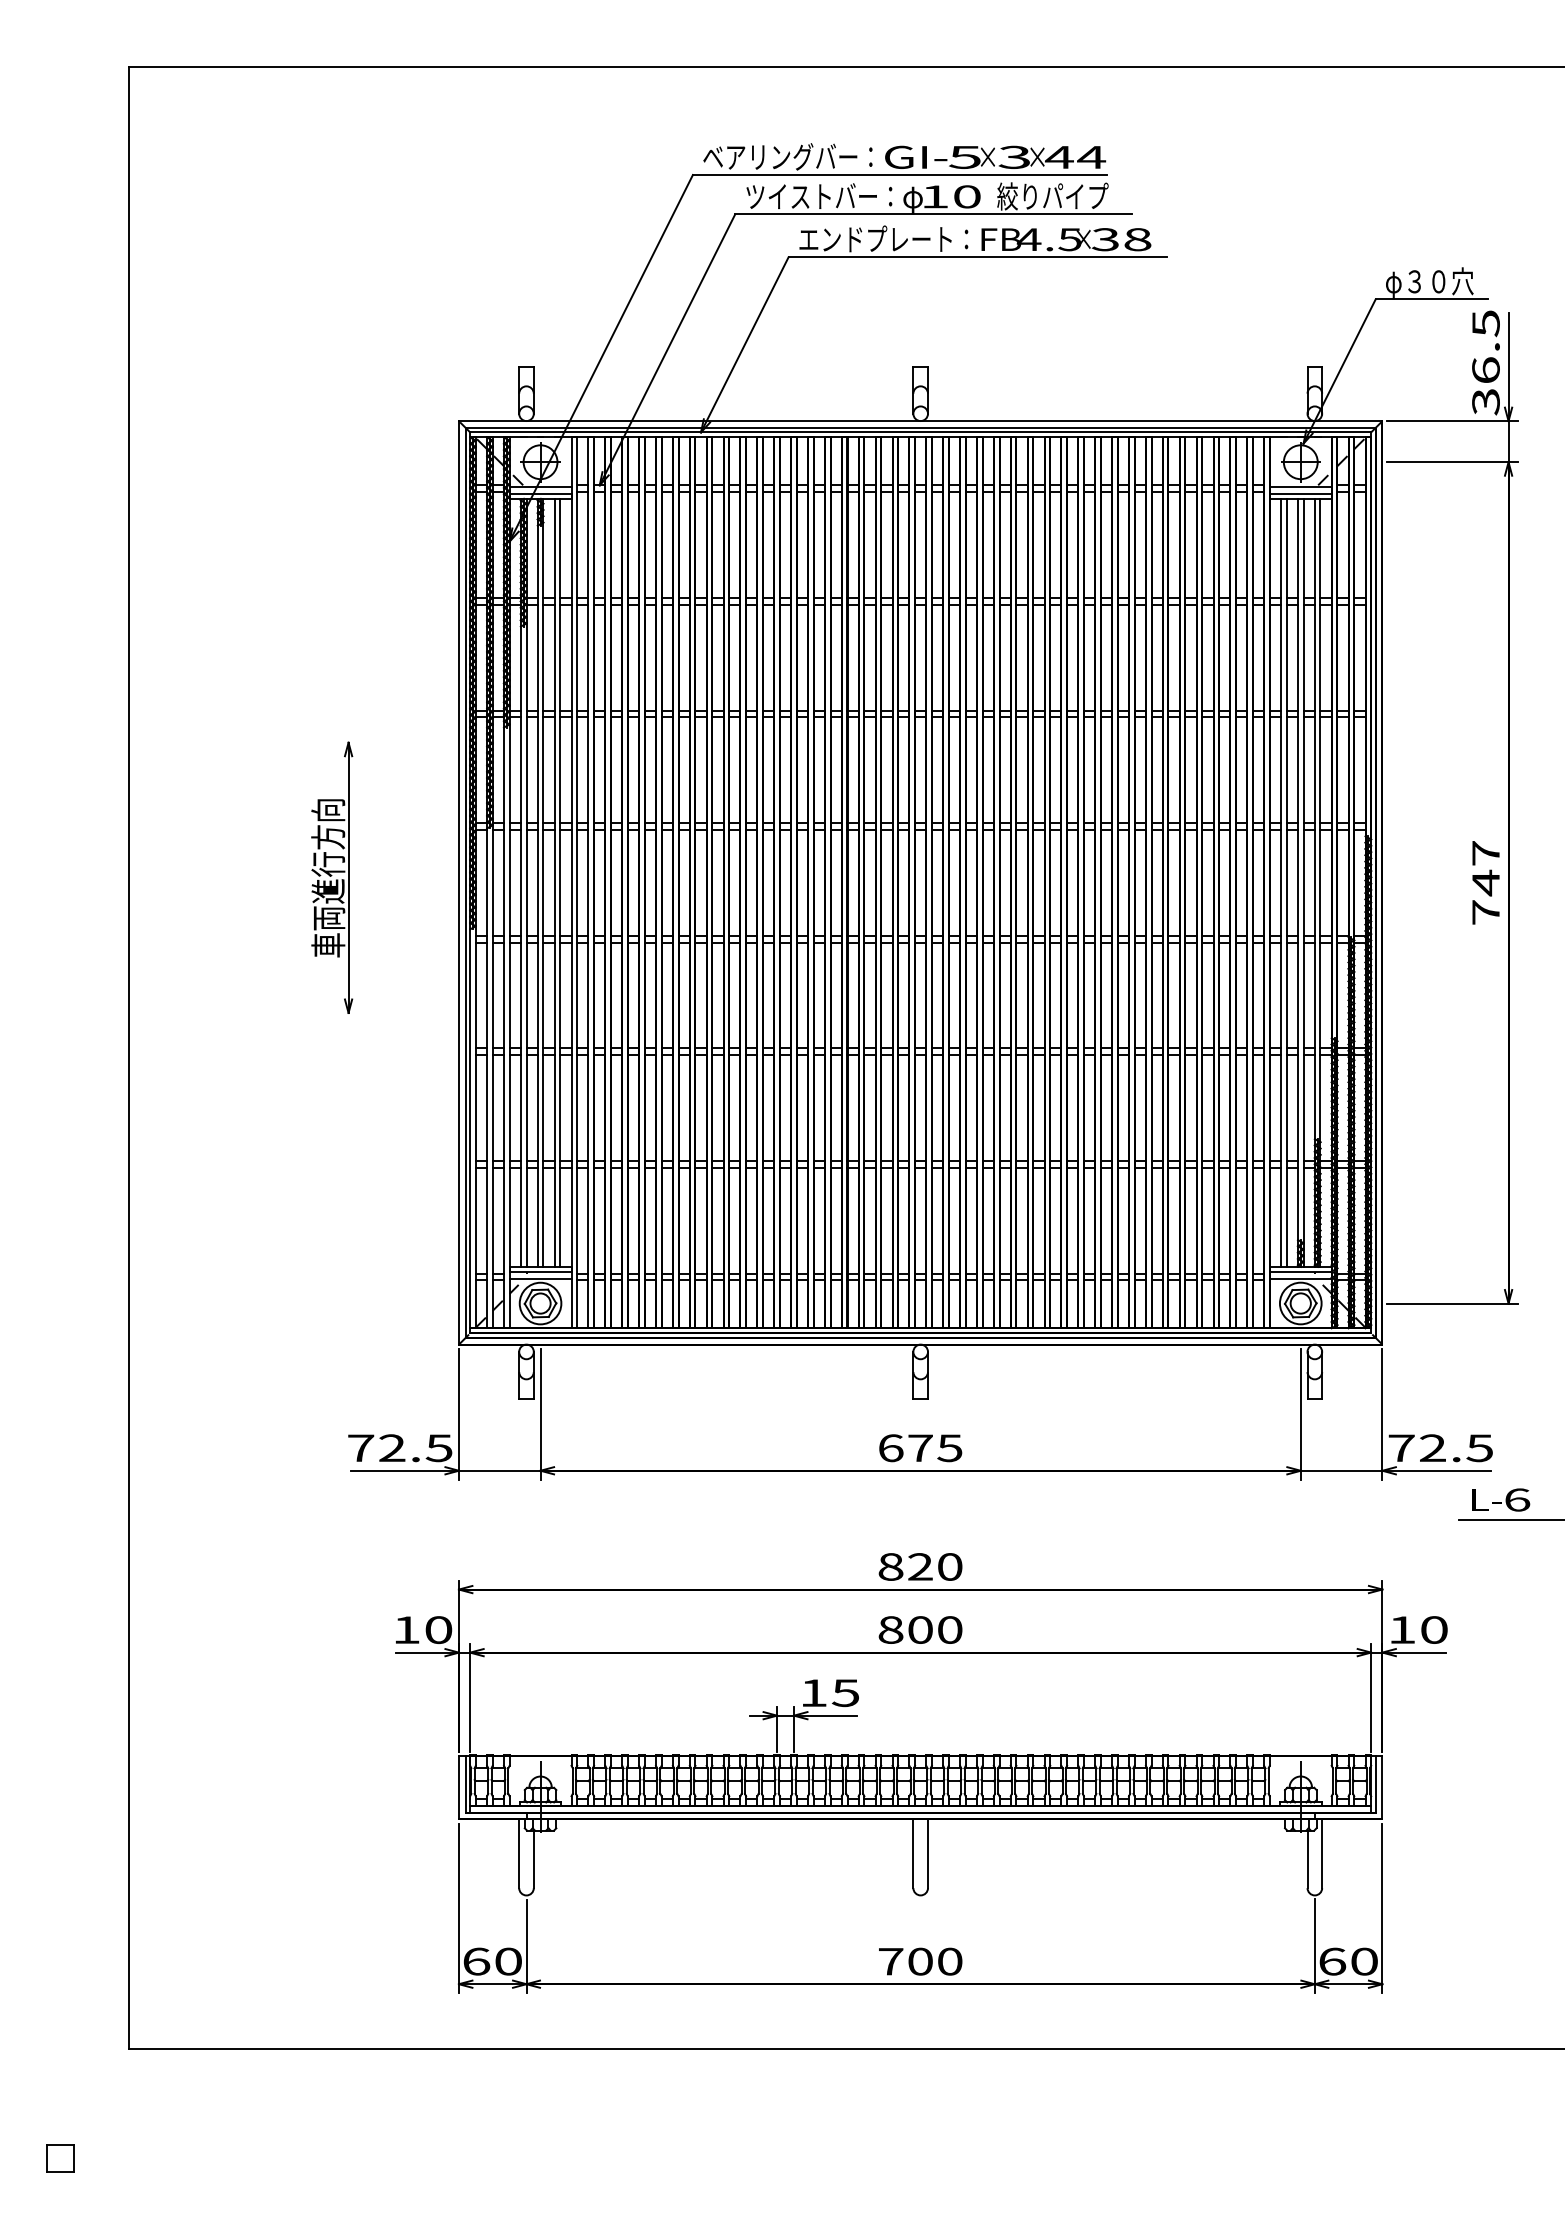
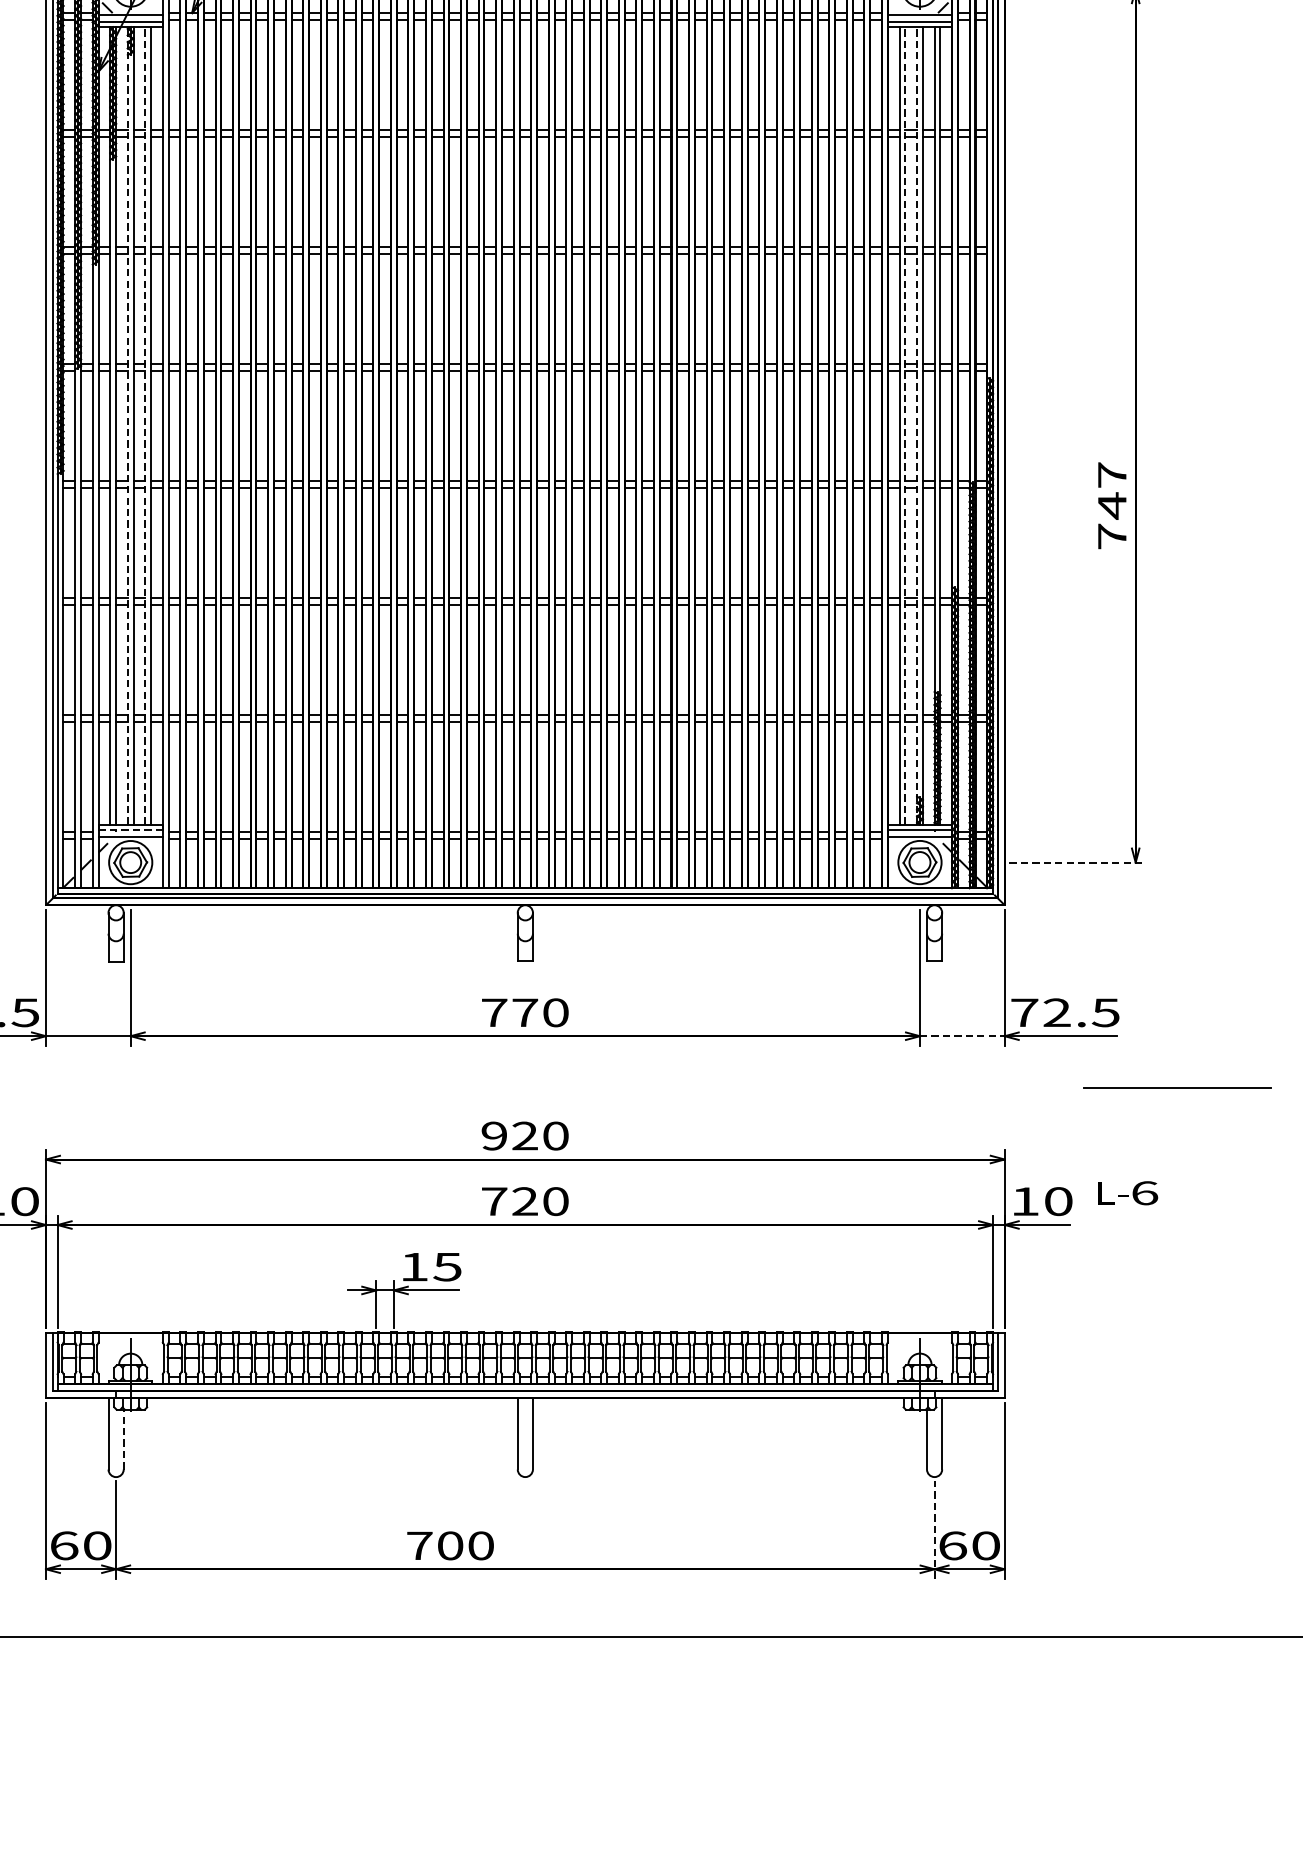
line: (537, 882) -> (127, 425), solid -> dashed
line: (554, 882) -> (145, 425), solid -> dashed
line: (1286, 882) -> (905, 425), solid -> dashed
line: (1297, 882) -> (916, 425), solid -> dashed
text: (1485, 882) -> (1111, 505), moved
line: (540, 1272) -> (130, 830), solid -> dashed
line: (1452, 1303) -> (1077, 862), solid -> dashed
text: (920, 1448) -> (525, 1013), 675 -> 770
line: (1341, 1470) -> (962, 1035), solid -> dashed
text: (1501, 1499) -> (1128, 1192), moved
text: (890, 1566) -> (494, 1135), 820 -> 920
text: (905, 1629) -> (509, 1201), 800 -> 720
line: (533, 1859) -> (123, 1439), solid -> dashed
line: (1314, 1946) -> (934, 1530), solid -> dashed
text: (920, 1961) -> (450, 1545), moved

